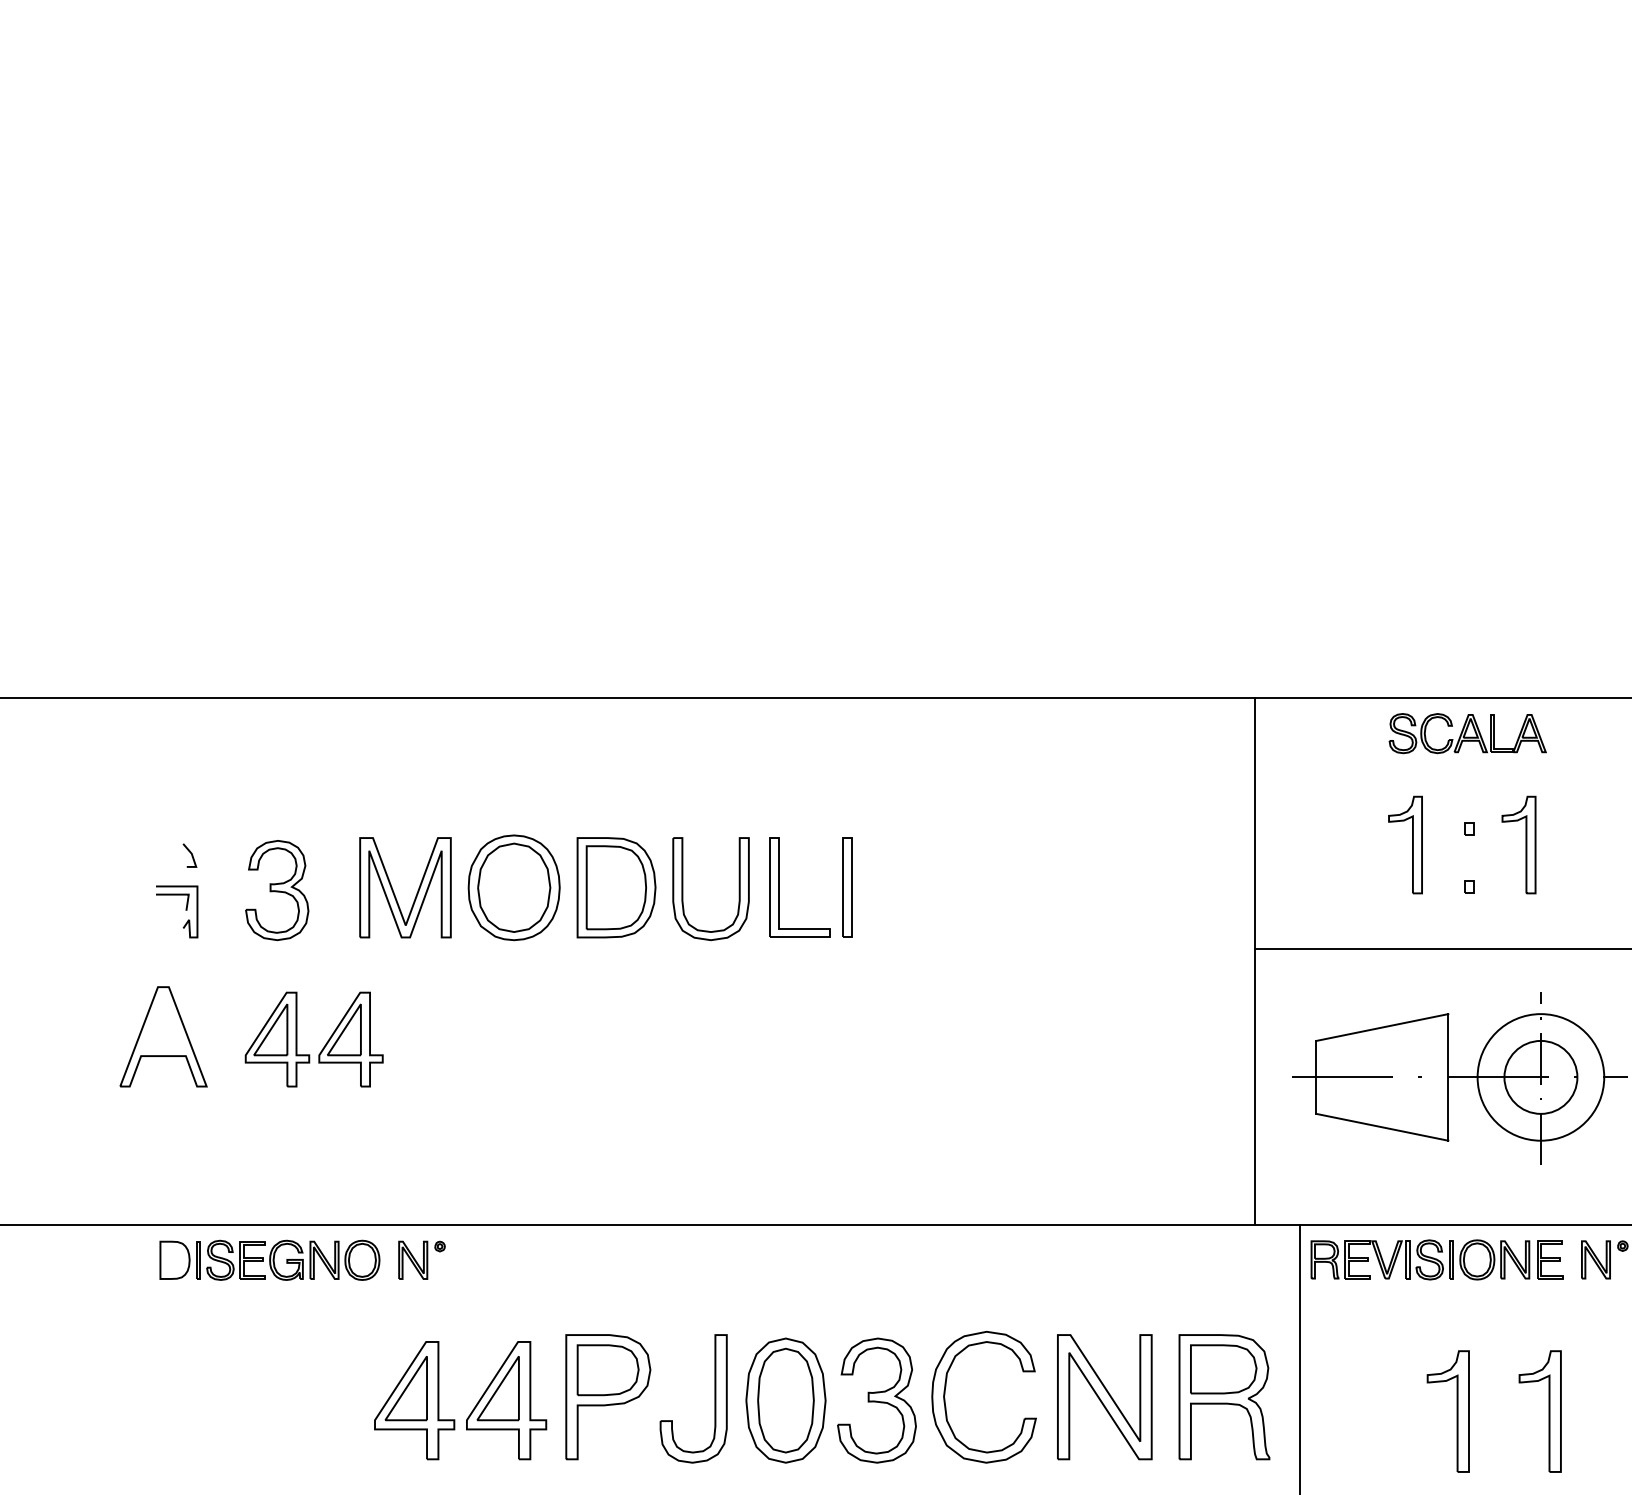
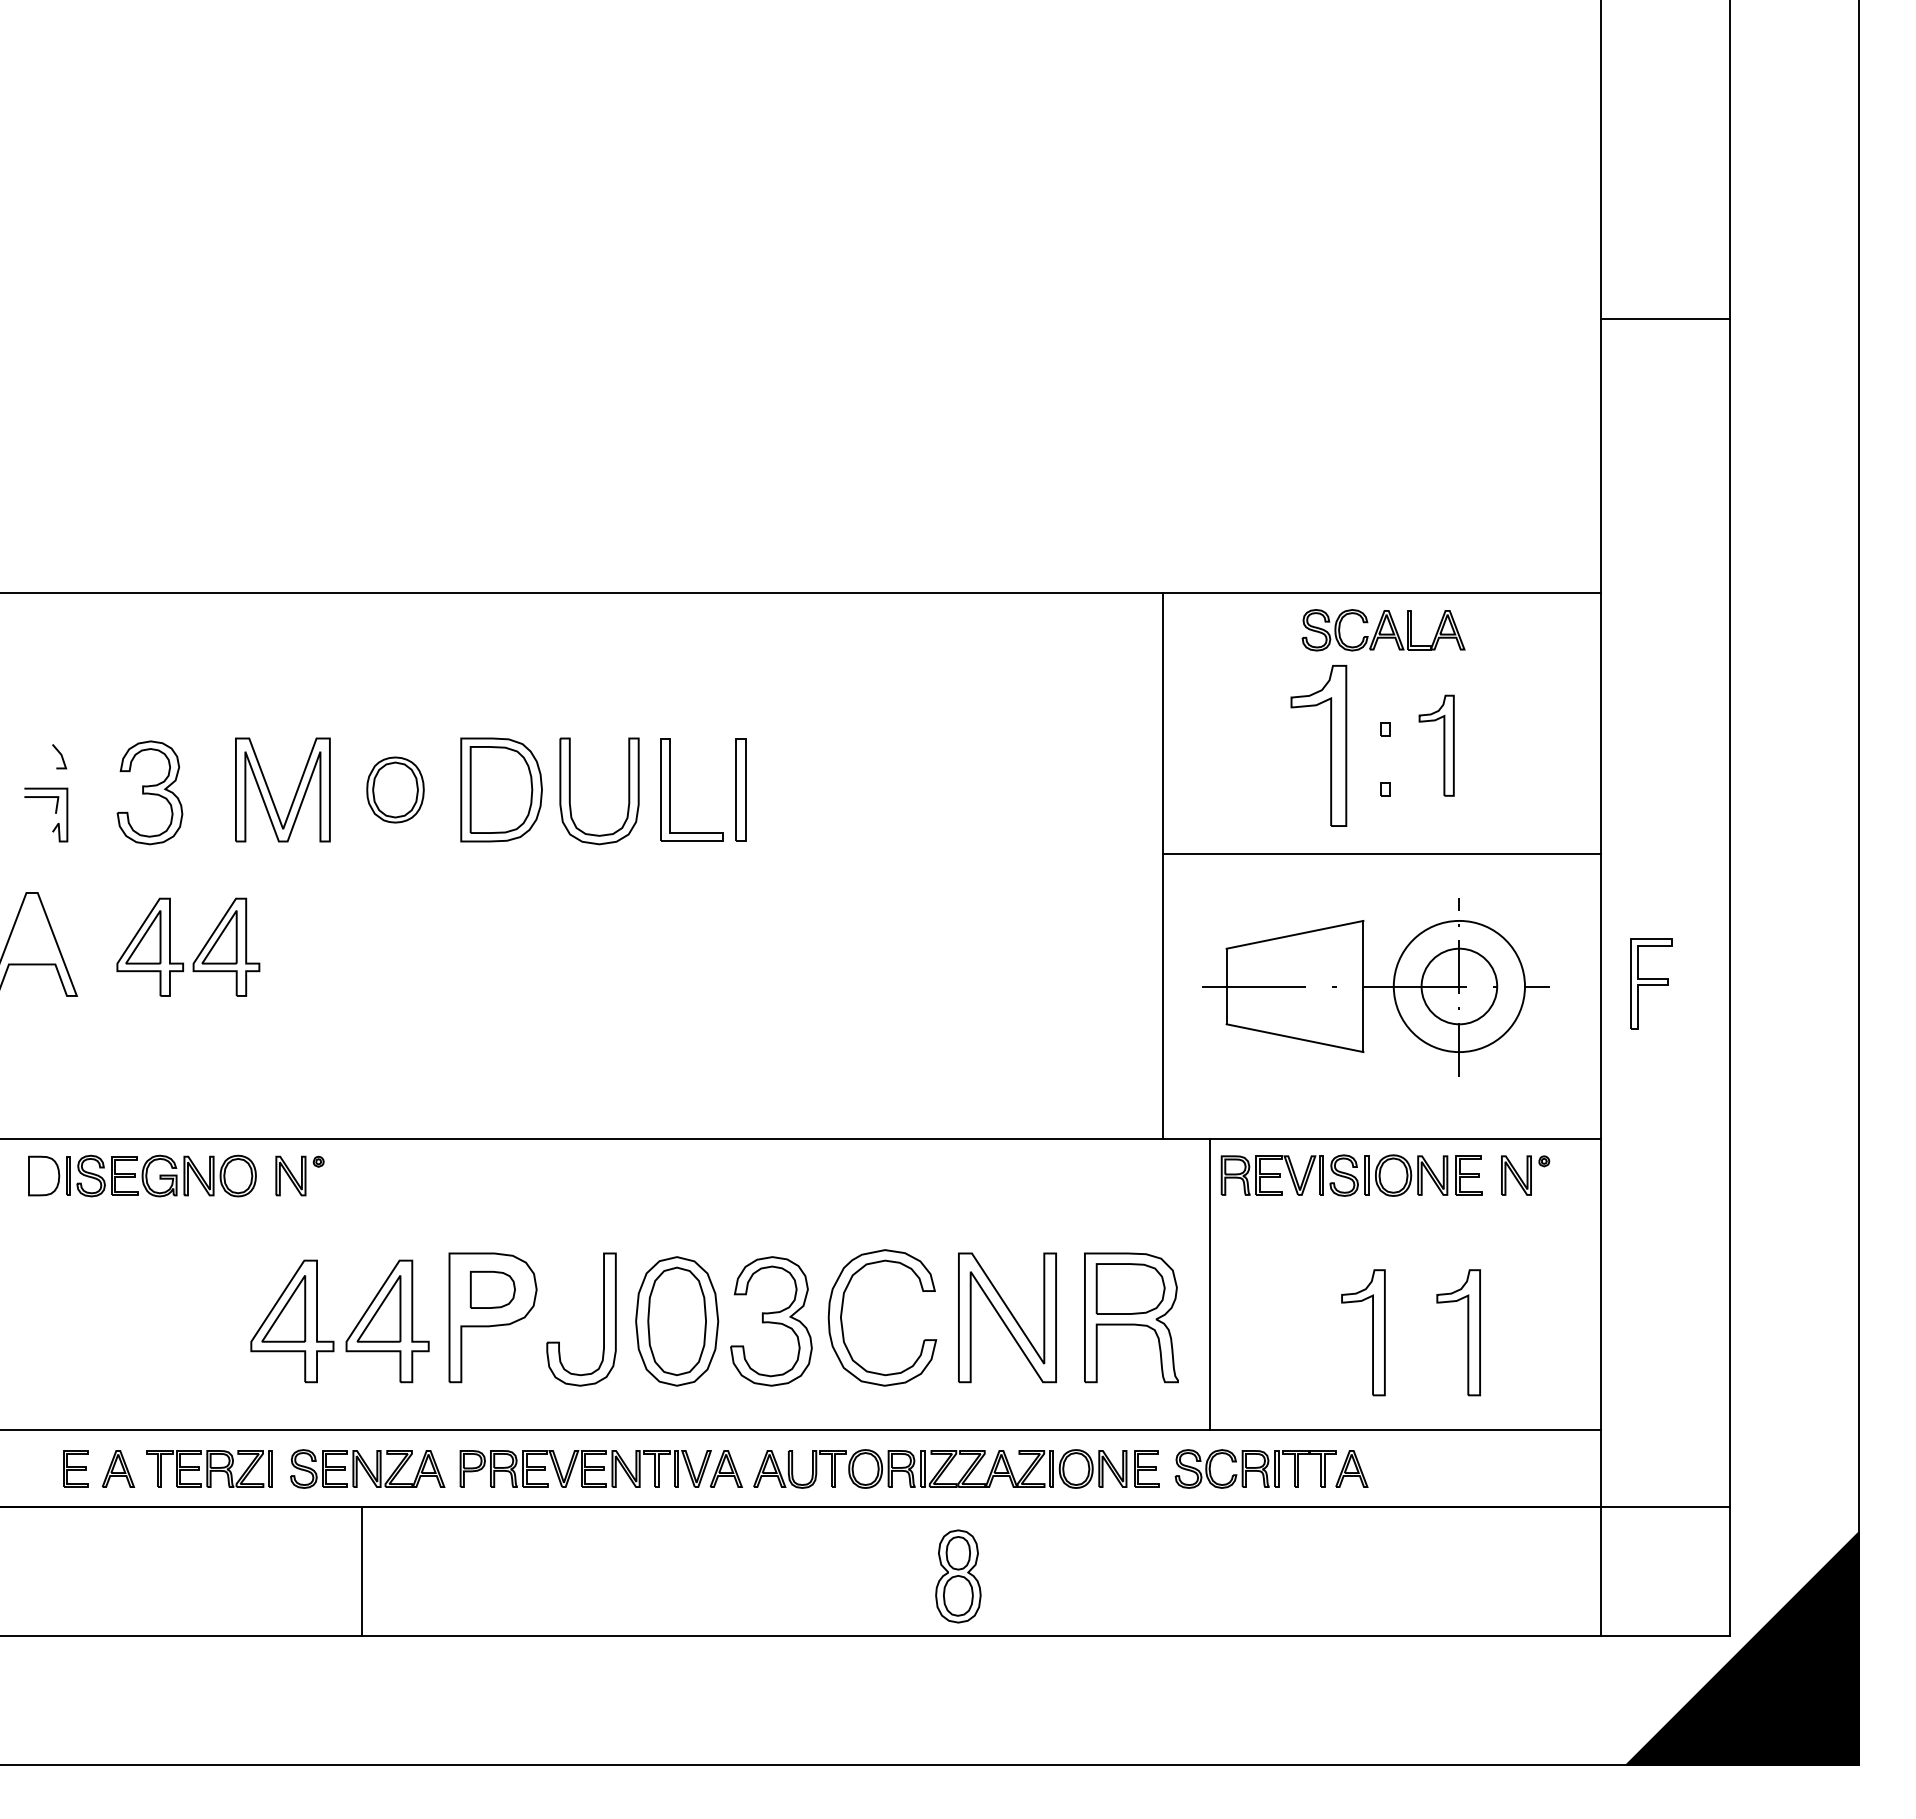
part: (1405, 844) -> (1319, 745), size x1.6
part: (514, 887) -> (395, 789), size x0.6
part: (607, 1369) -> (492, 1289), size x0.7

